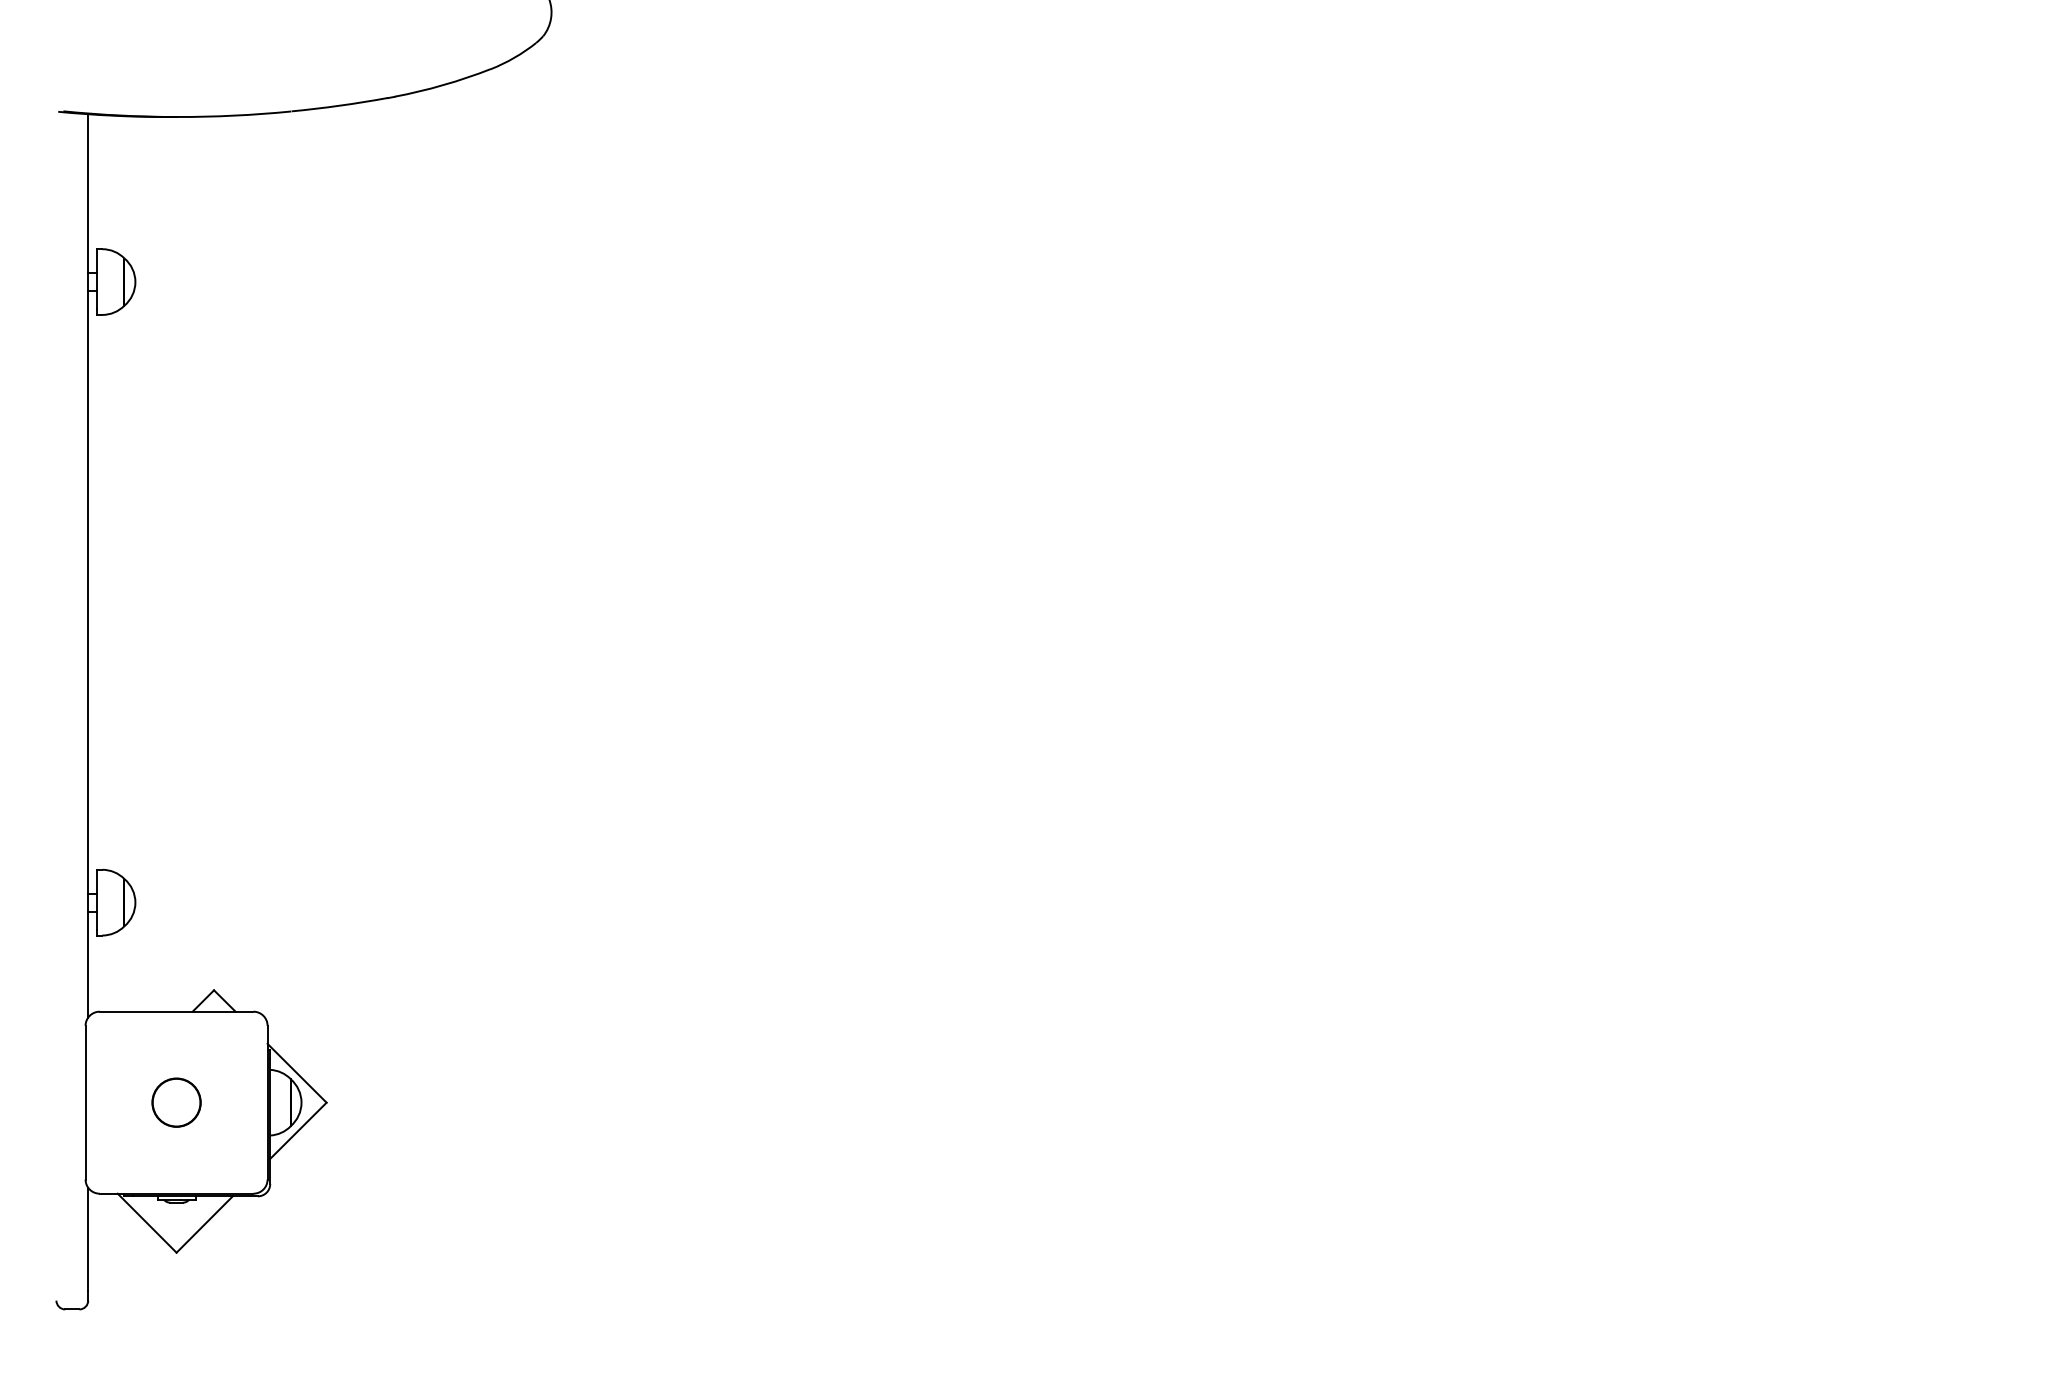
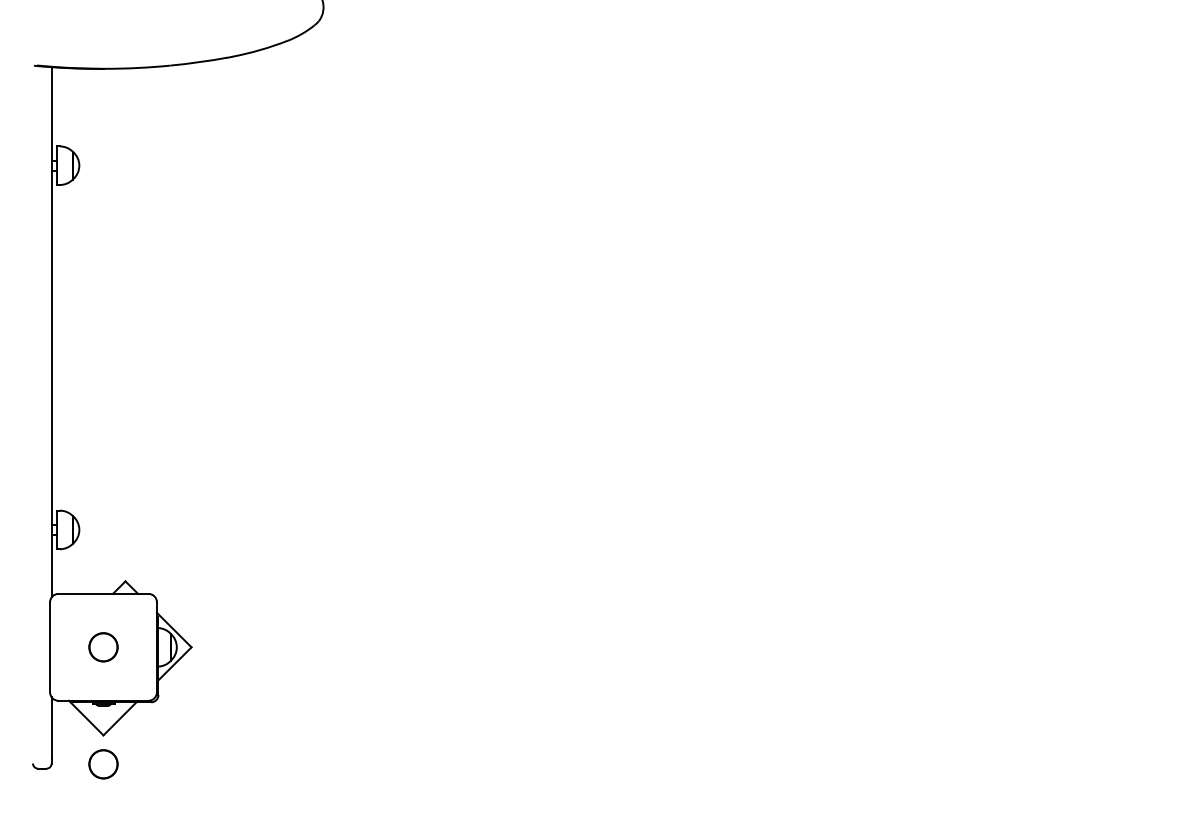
circle: (176, 1302) -> (103, 764), added

